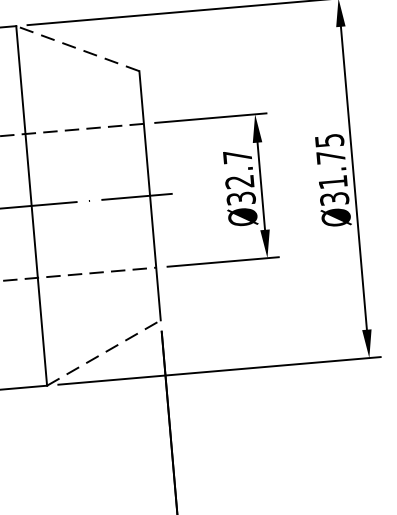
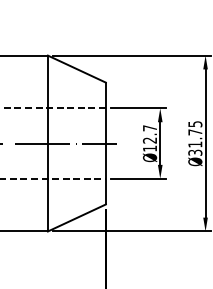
line: (77, 49) -> (76, 69), dashed -> solid
text: (240, 198) -> (149, 148), Ø32.7 -> Ø12.7
line: (103, 352) -> (76, 217), dashed -> solid

